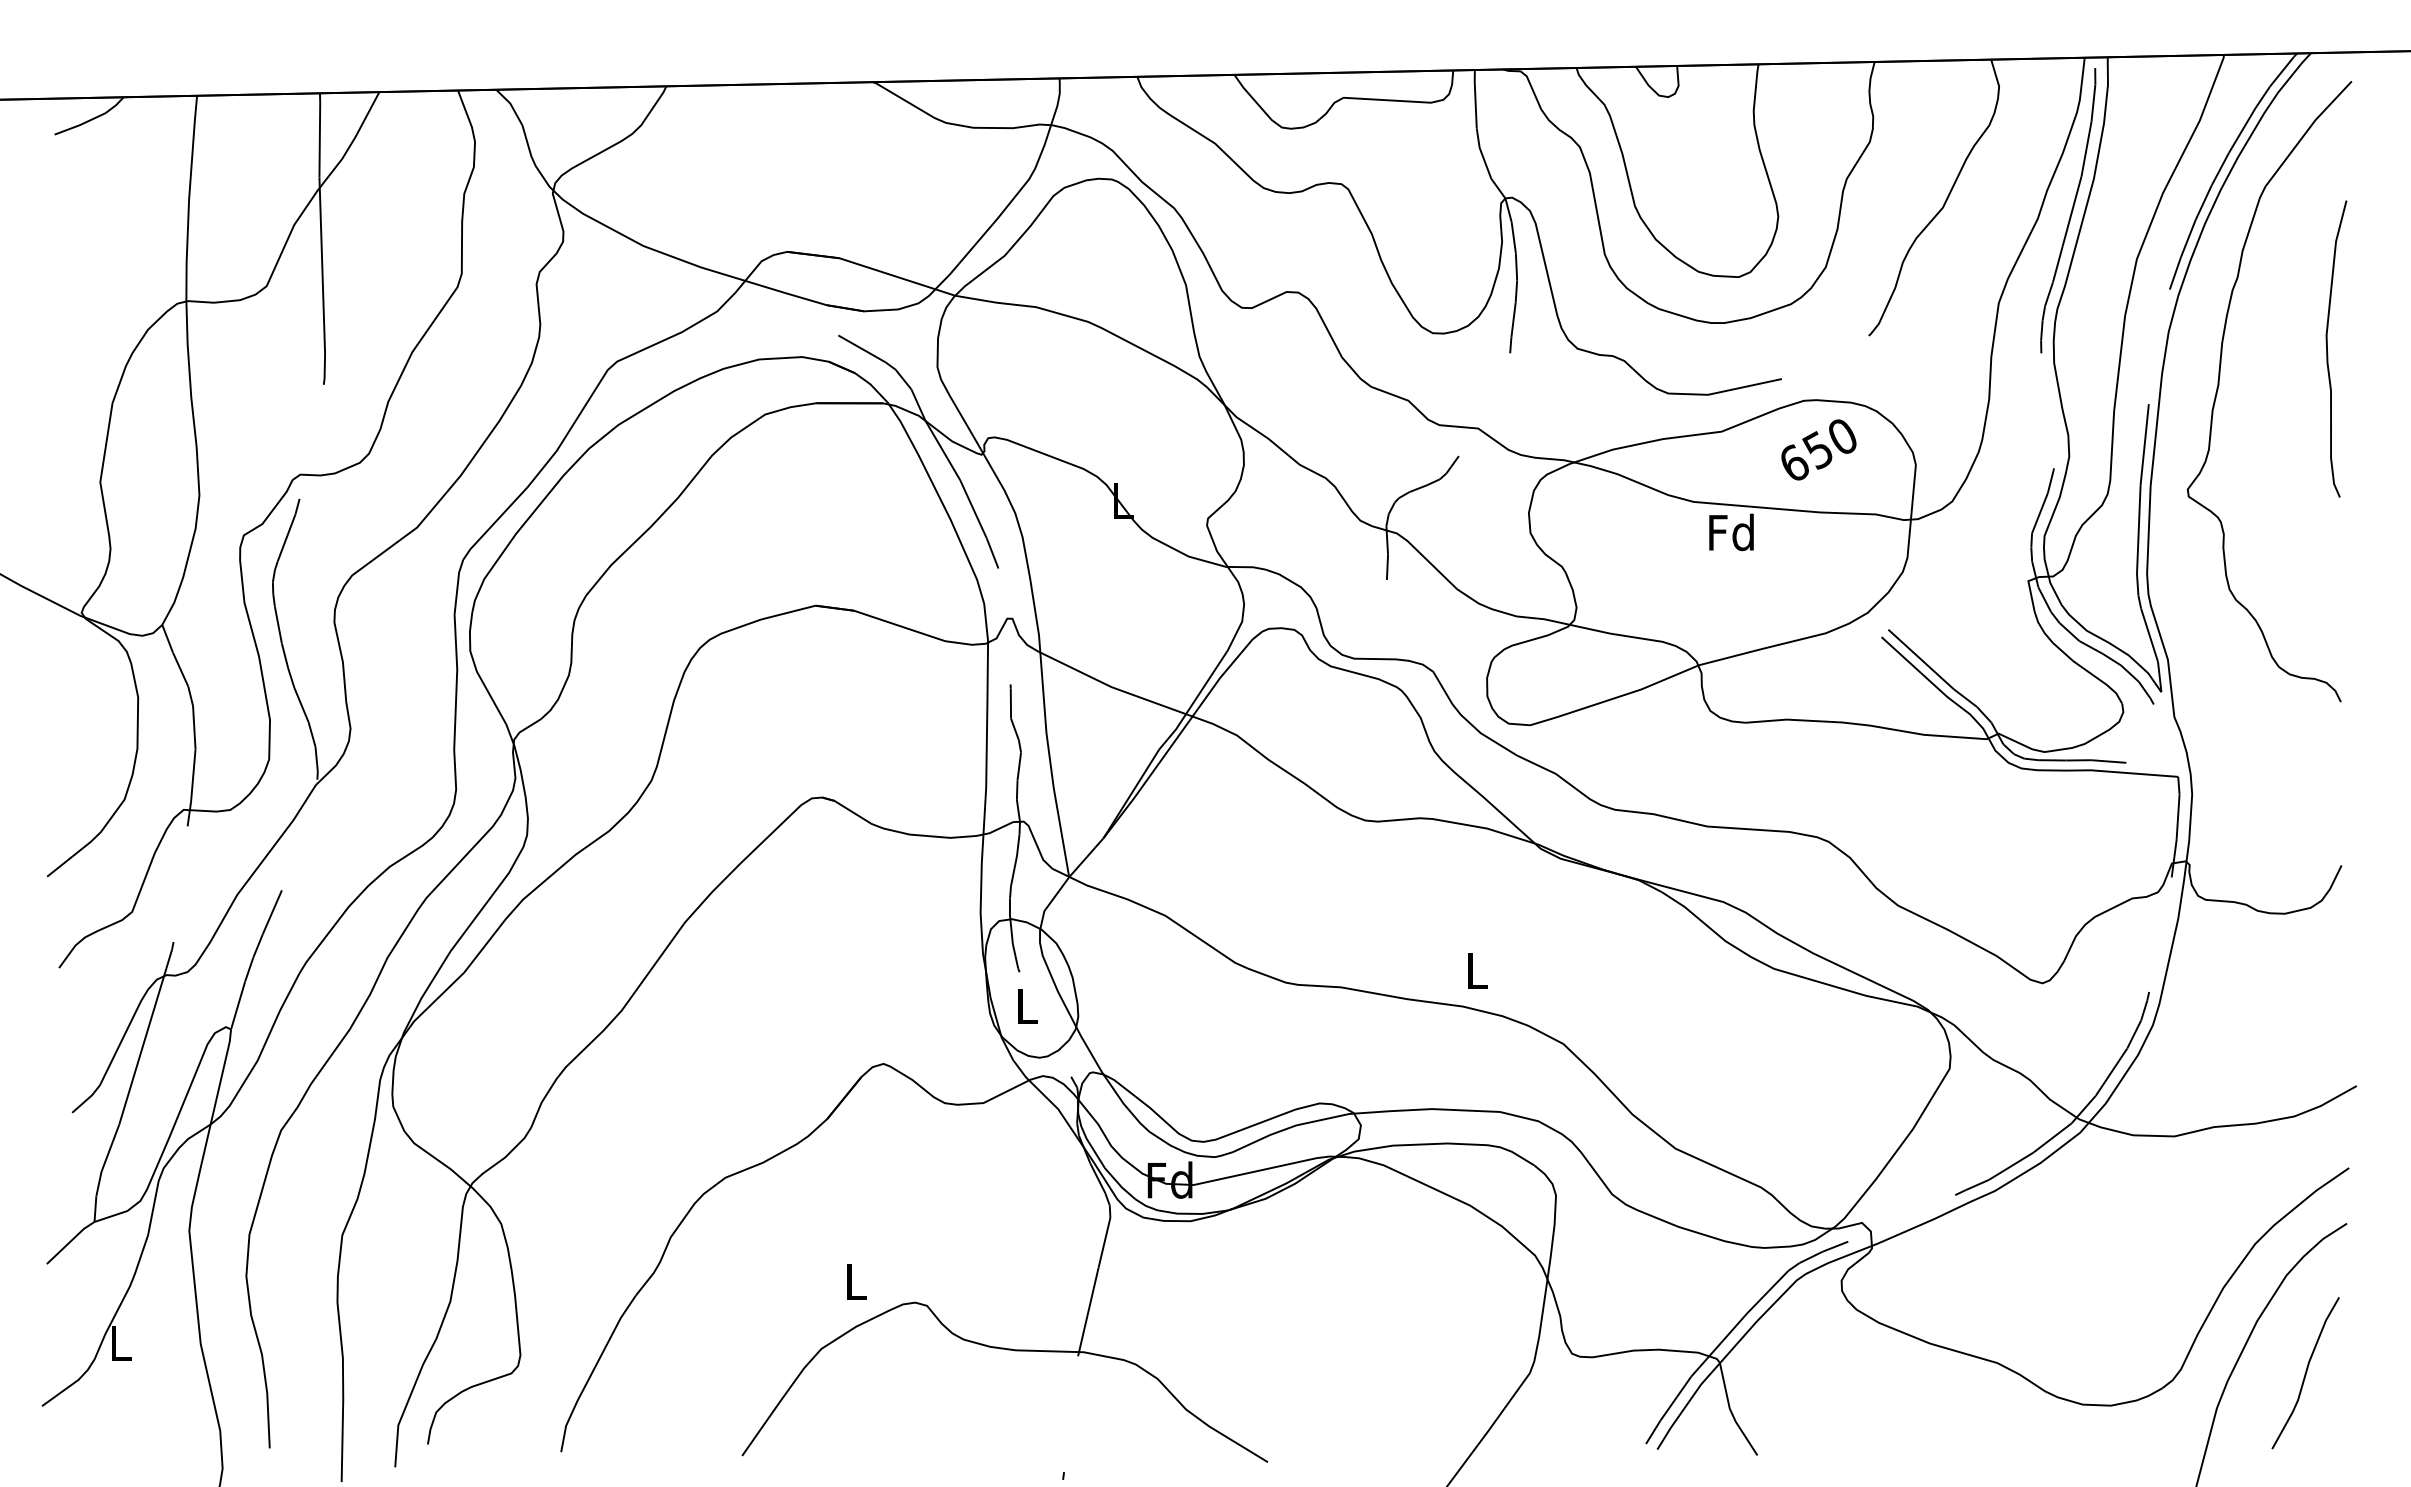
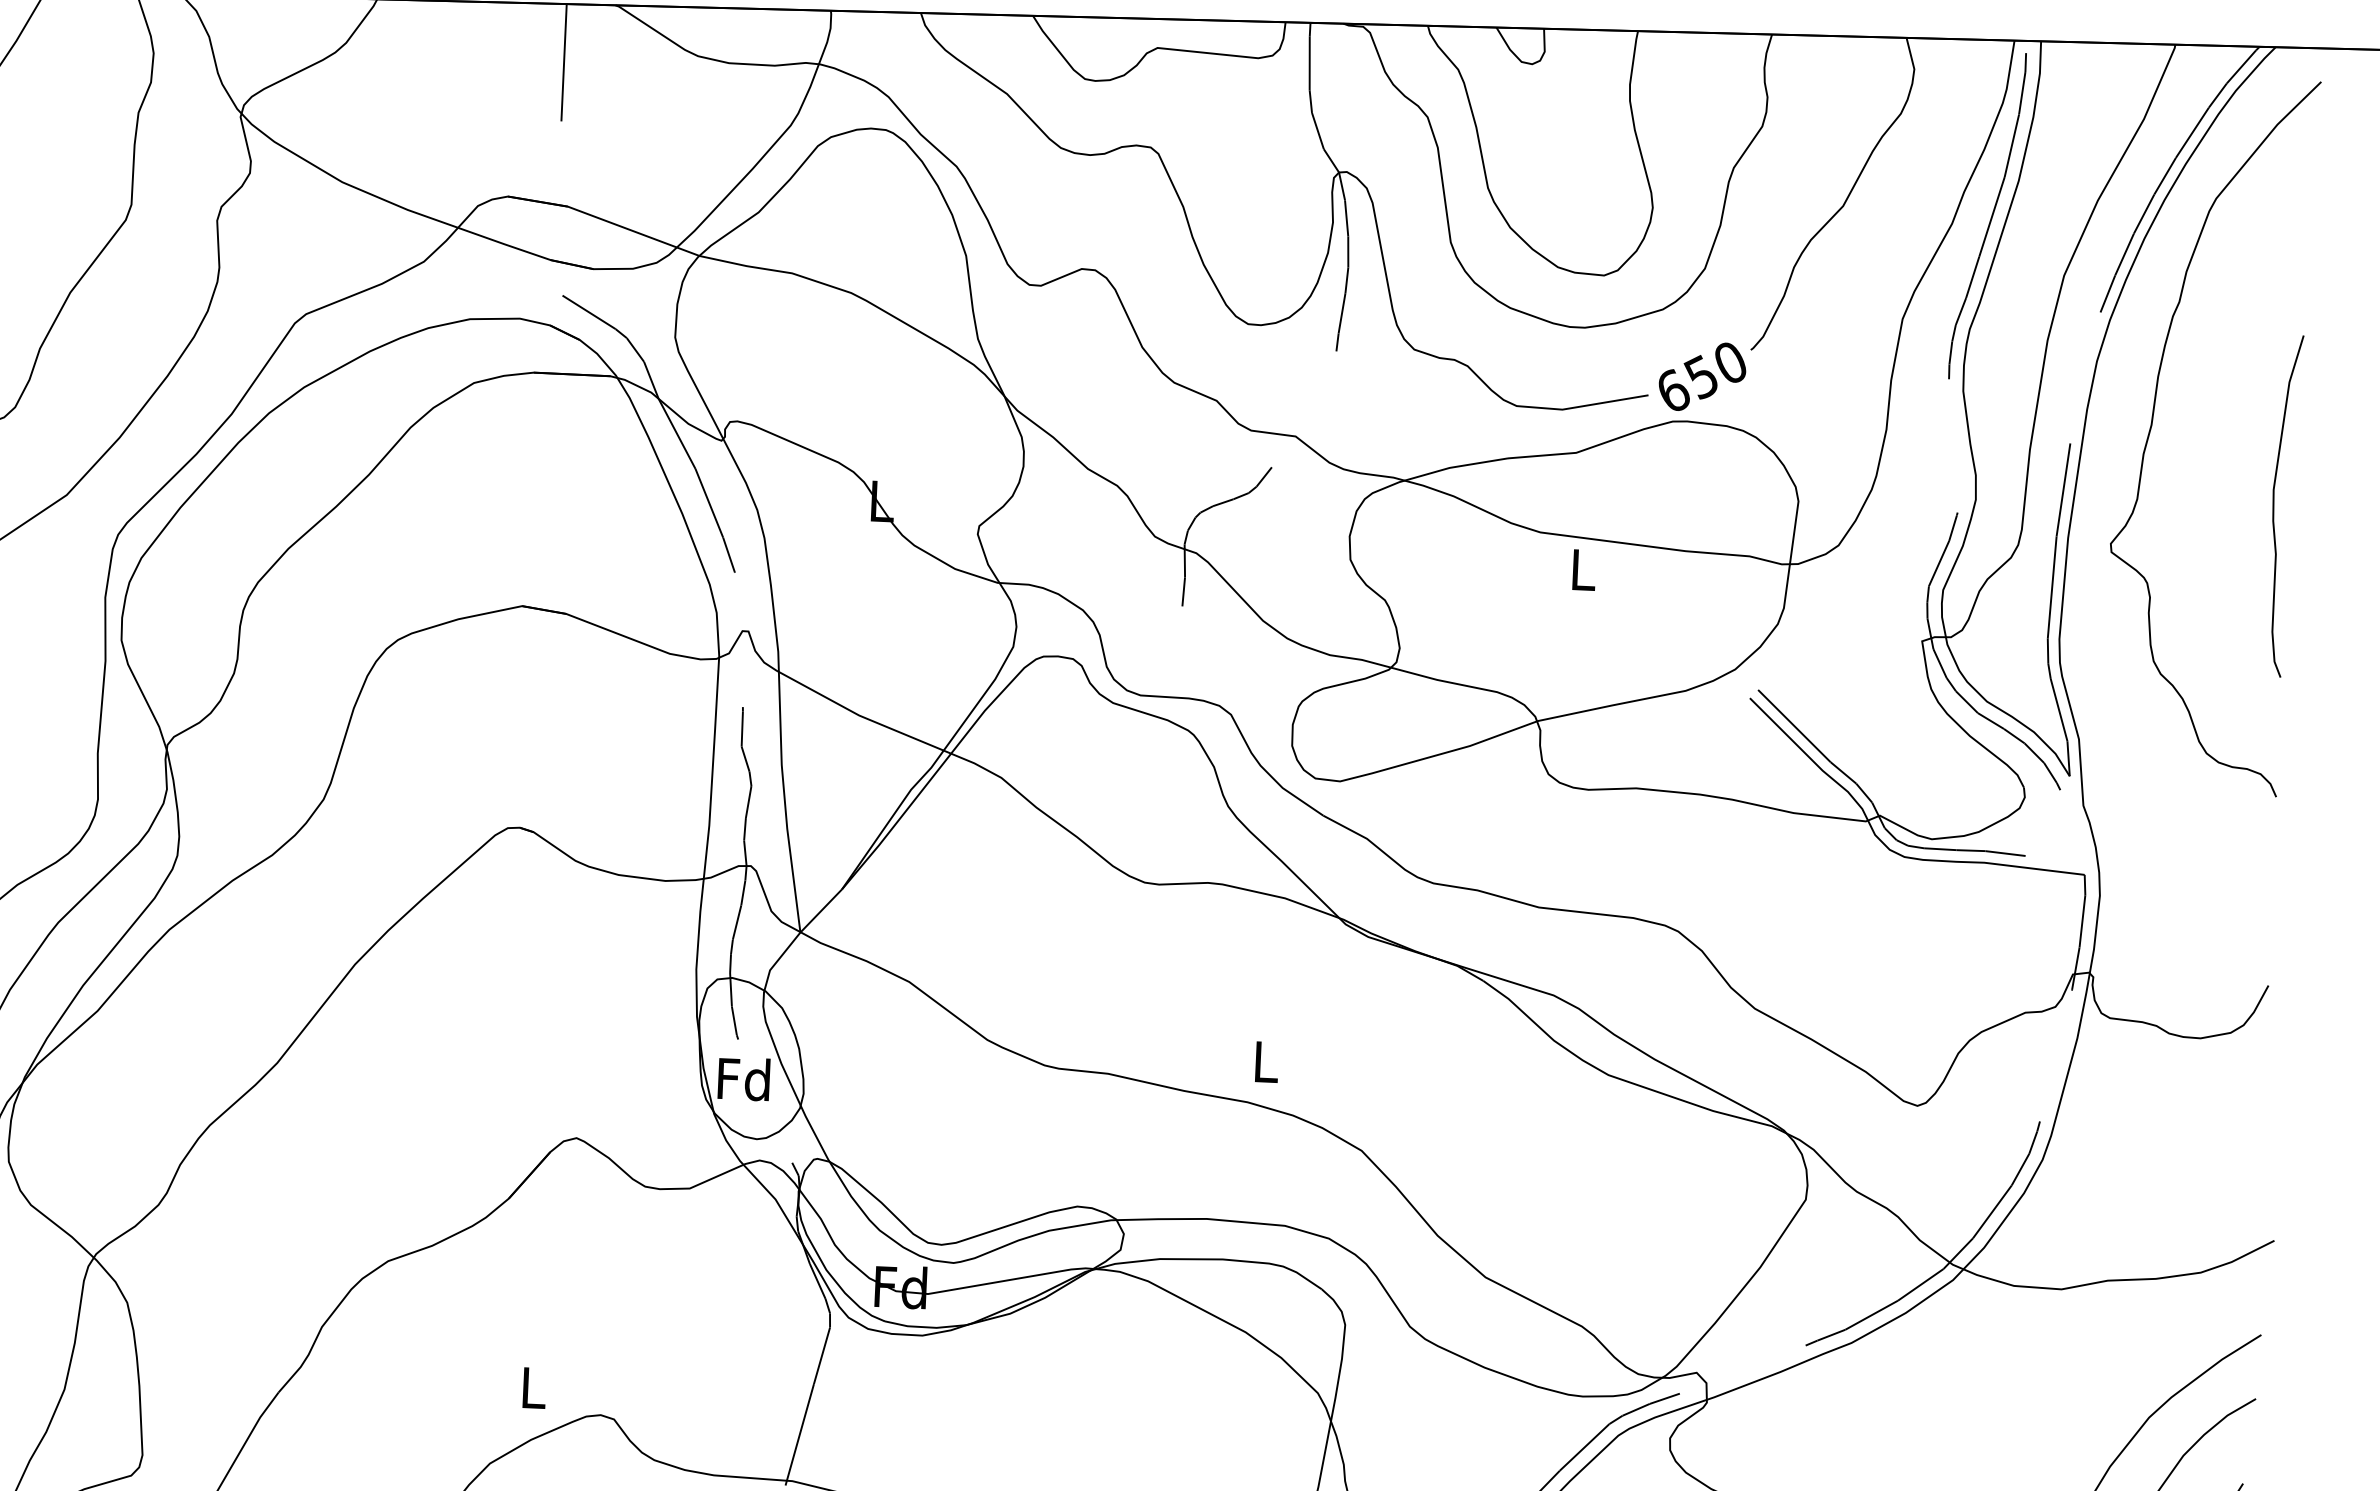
line: (830, 133) -> (564, 62), added
curve: (2327, 348) -> (2274, 505), moved
text: (1818, 449) -> (1702, 376), moved
text: (1731, 532) -> (1582, 569), Fd -> L
text: (1026, 1005) -> (744, 1078), L -> Fd

